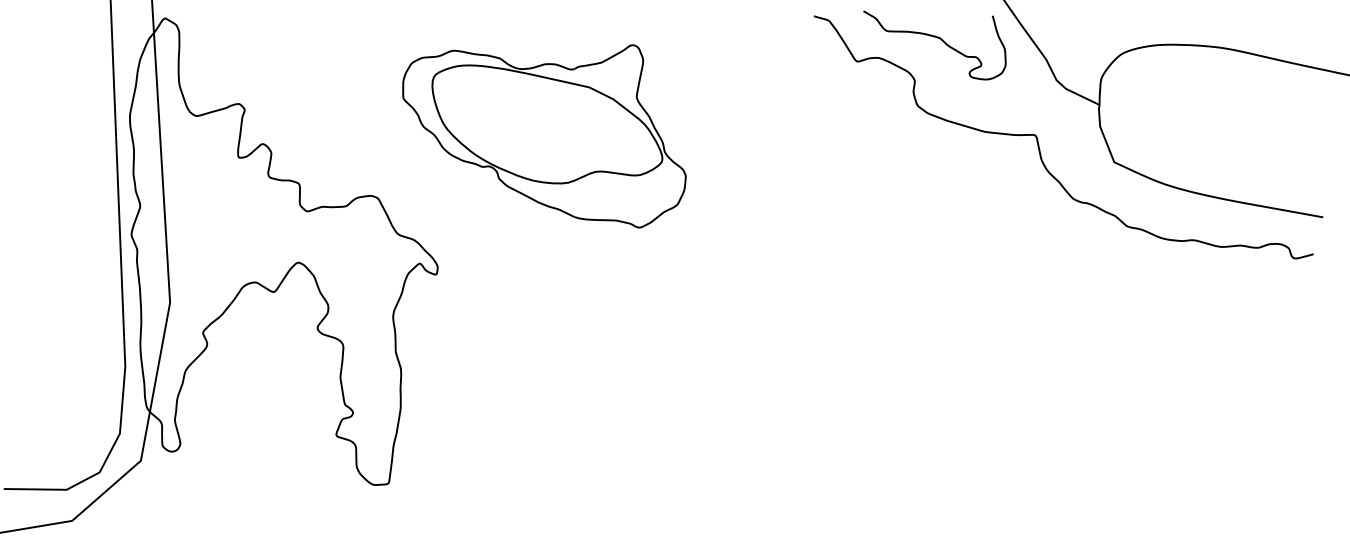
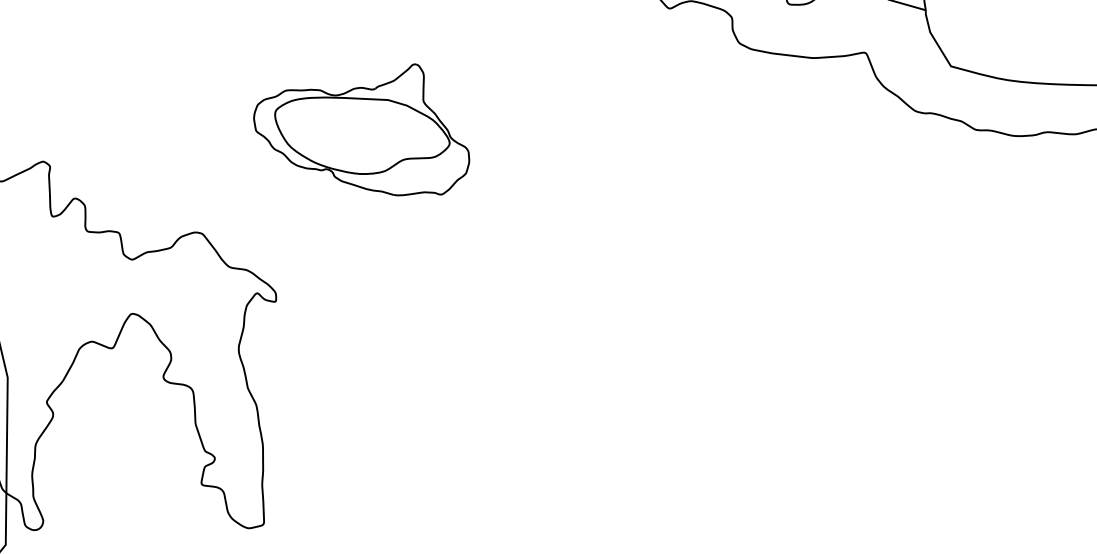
part: (544, 136) -> (362, 140), size x0.7

